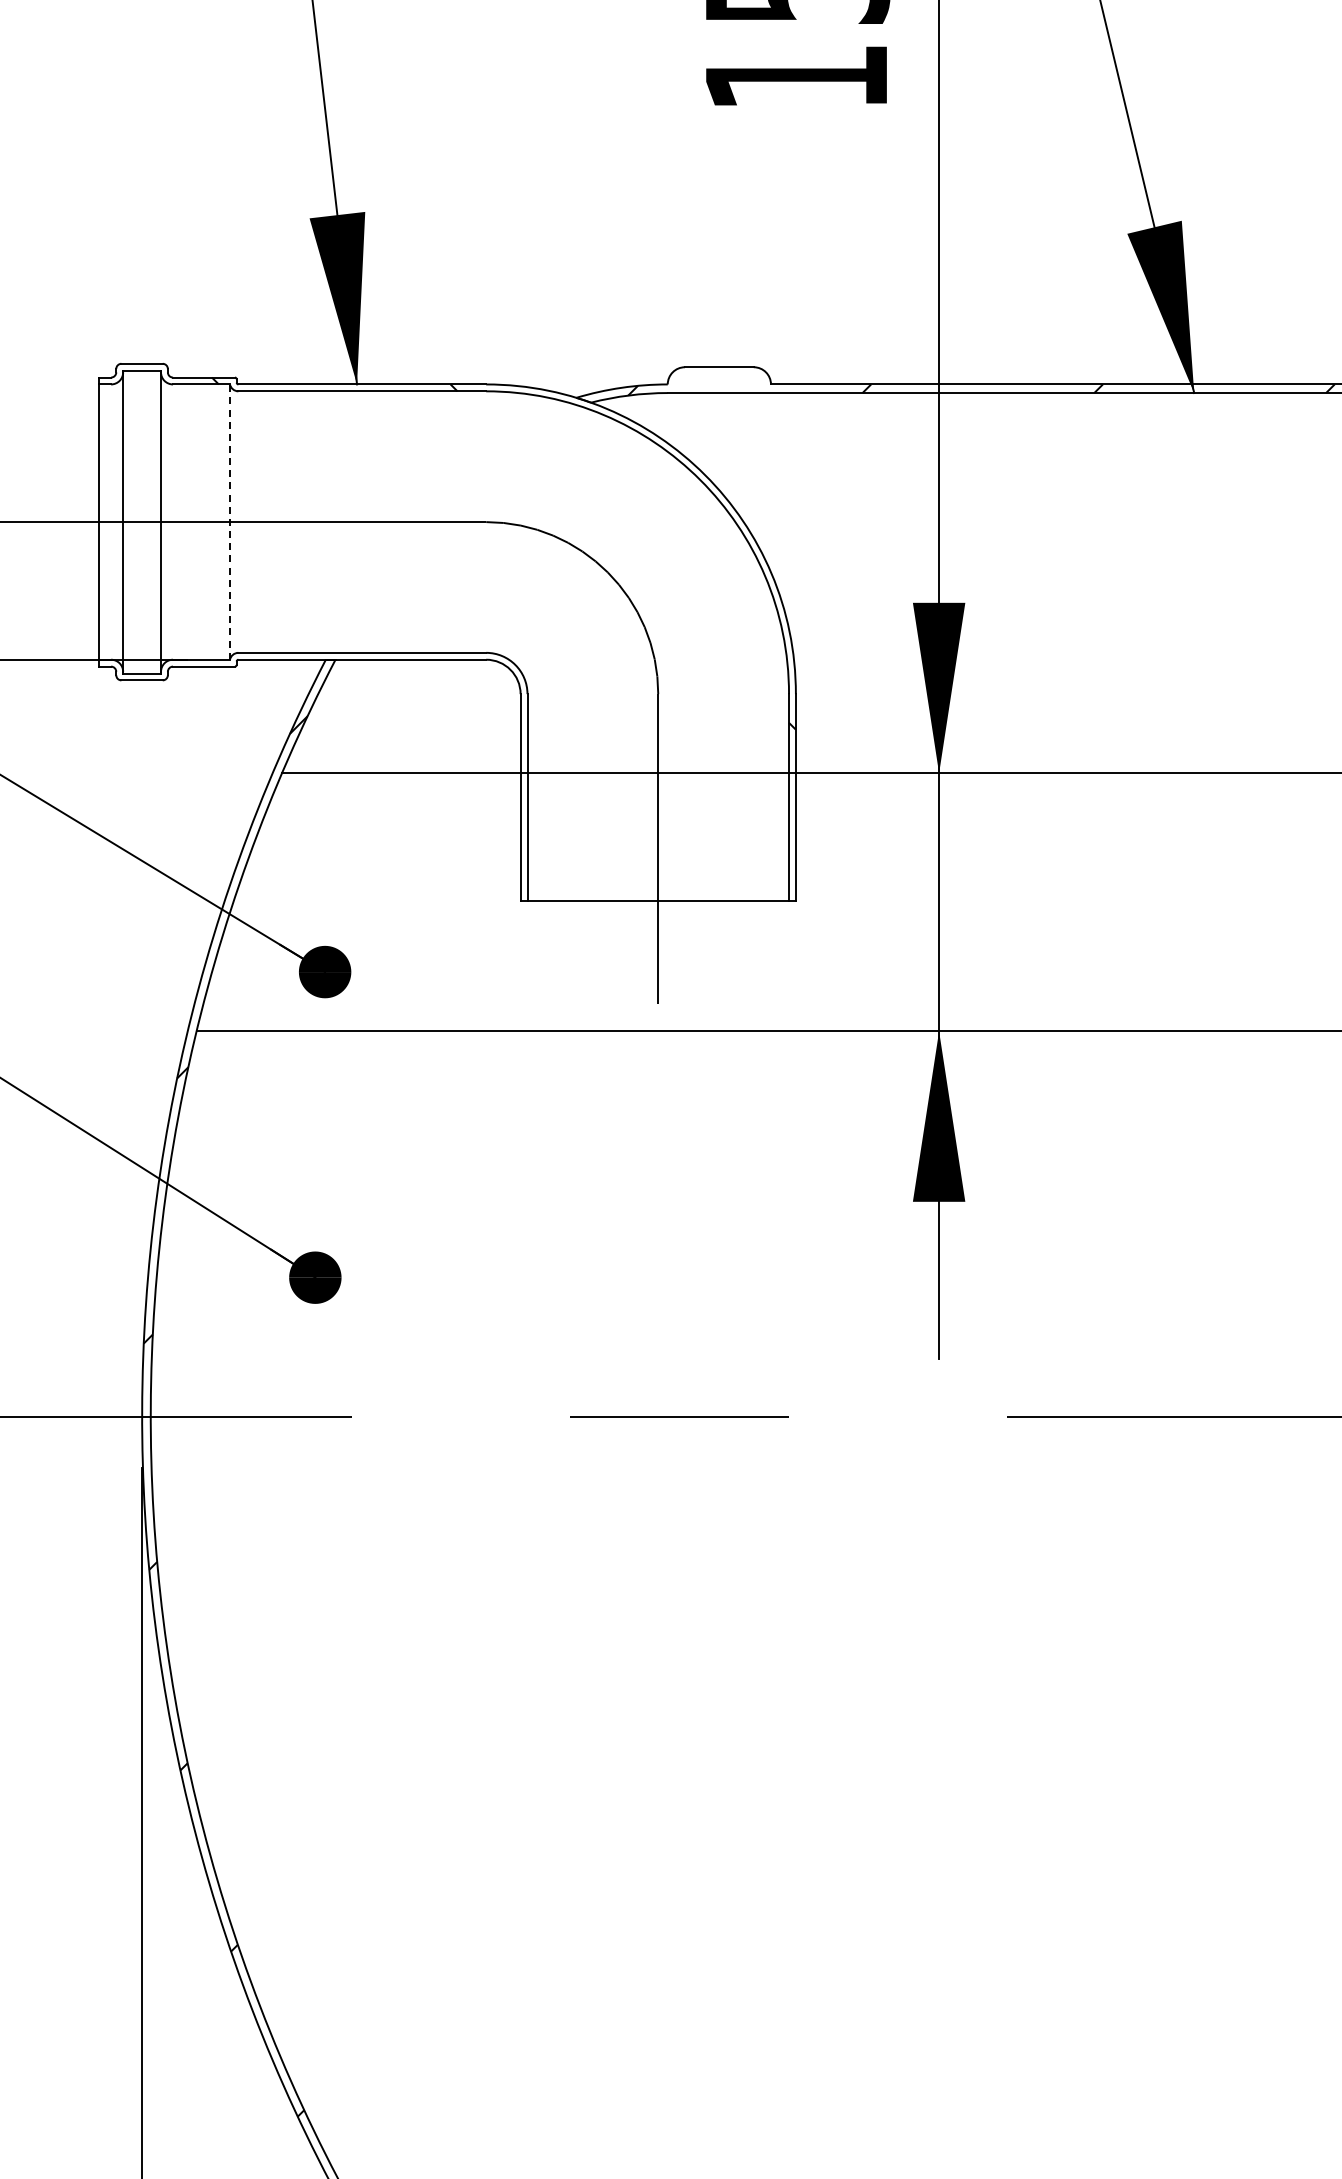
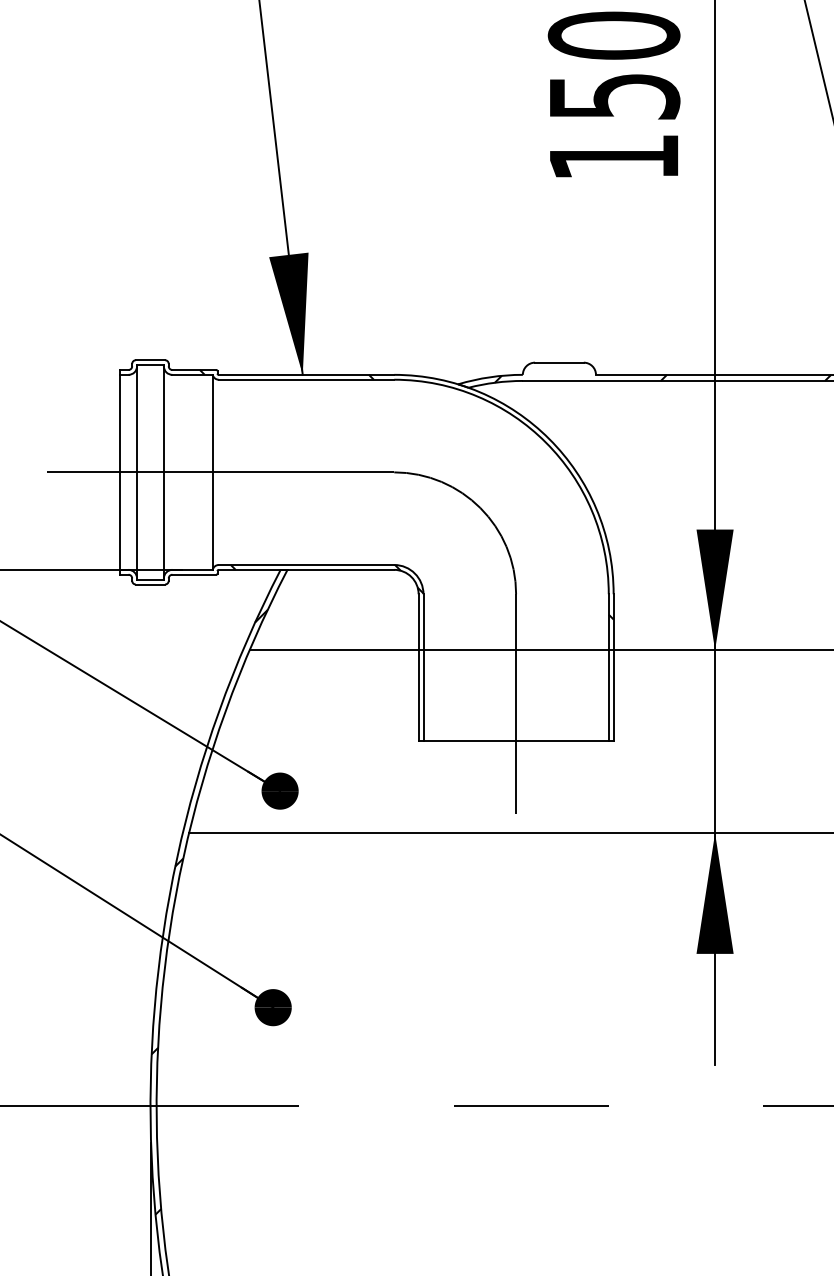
line: (230, 522) -> (213, 472), dashed -> solid
hatch: (391, 672) -> (327, 578), added

